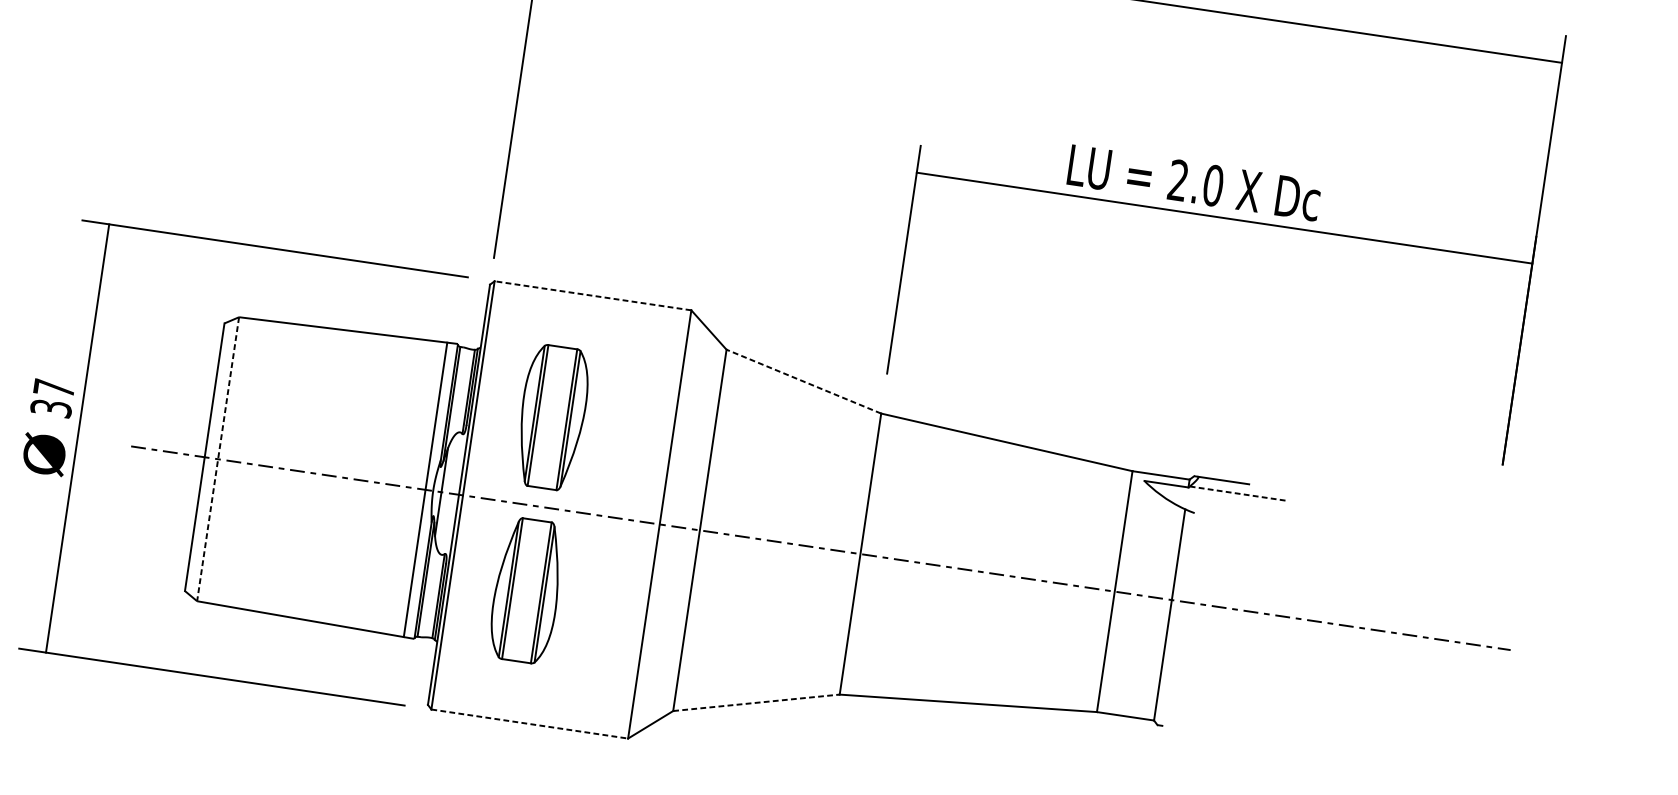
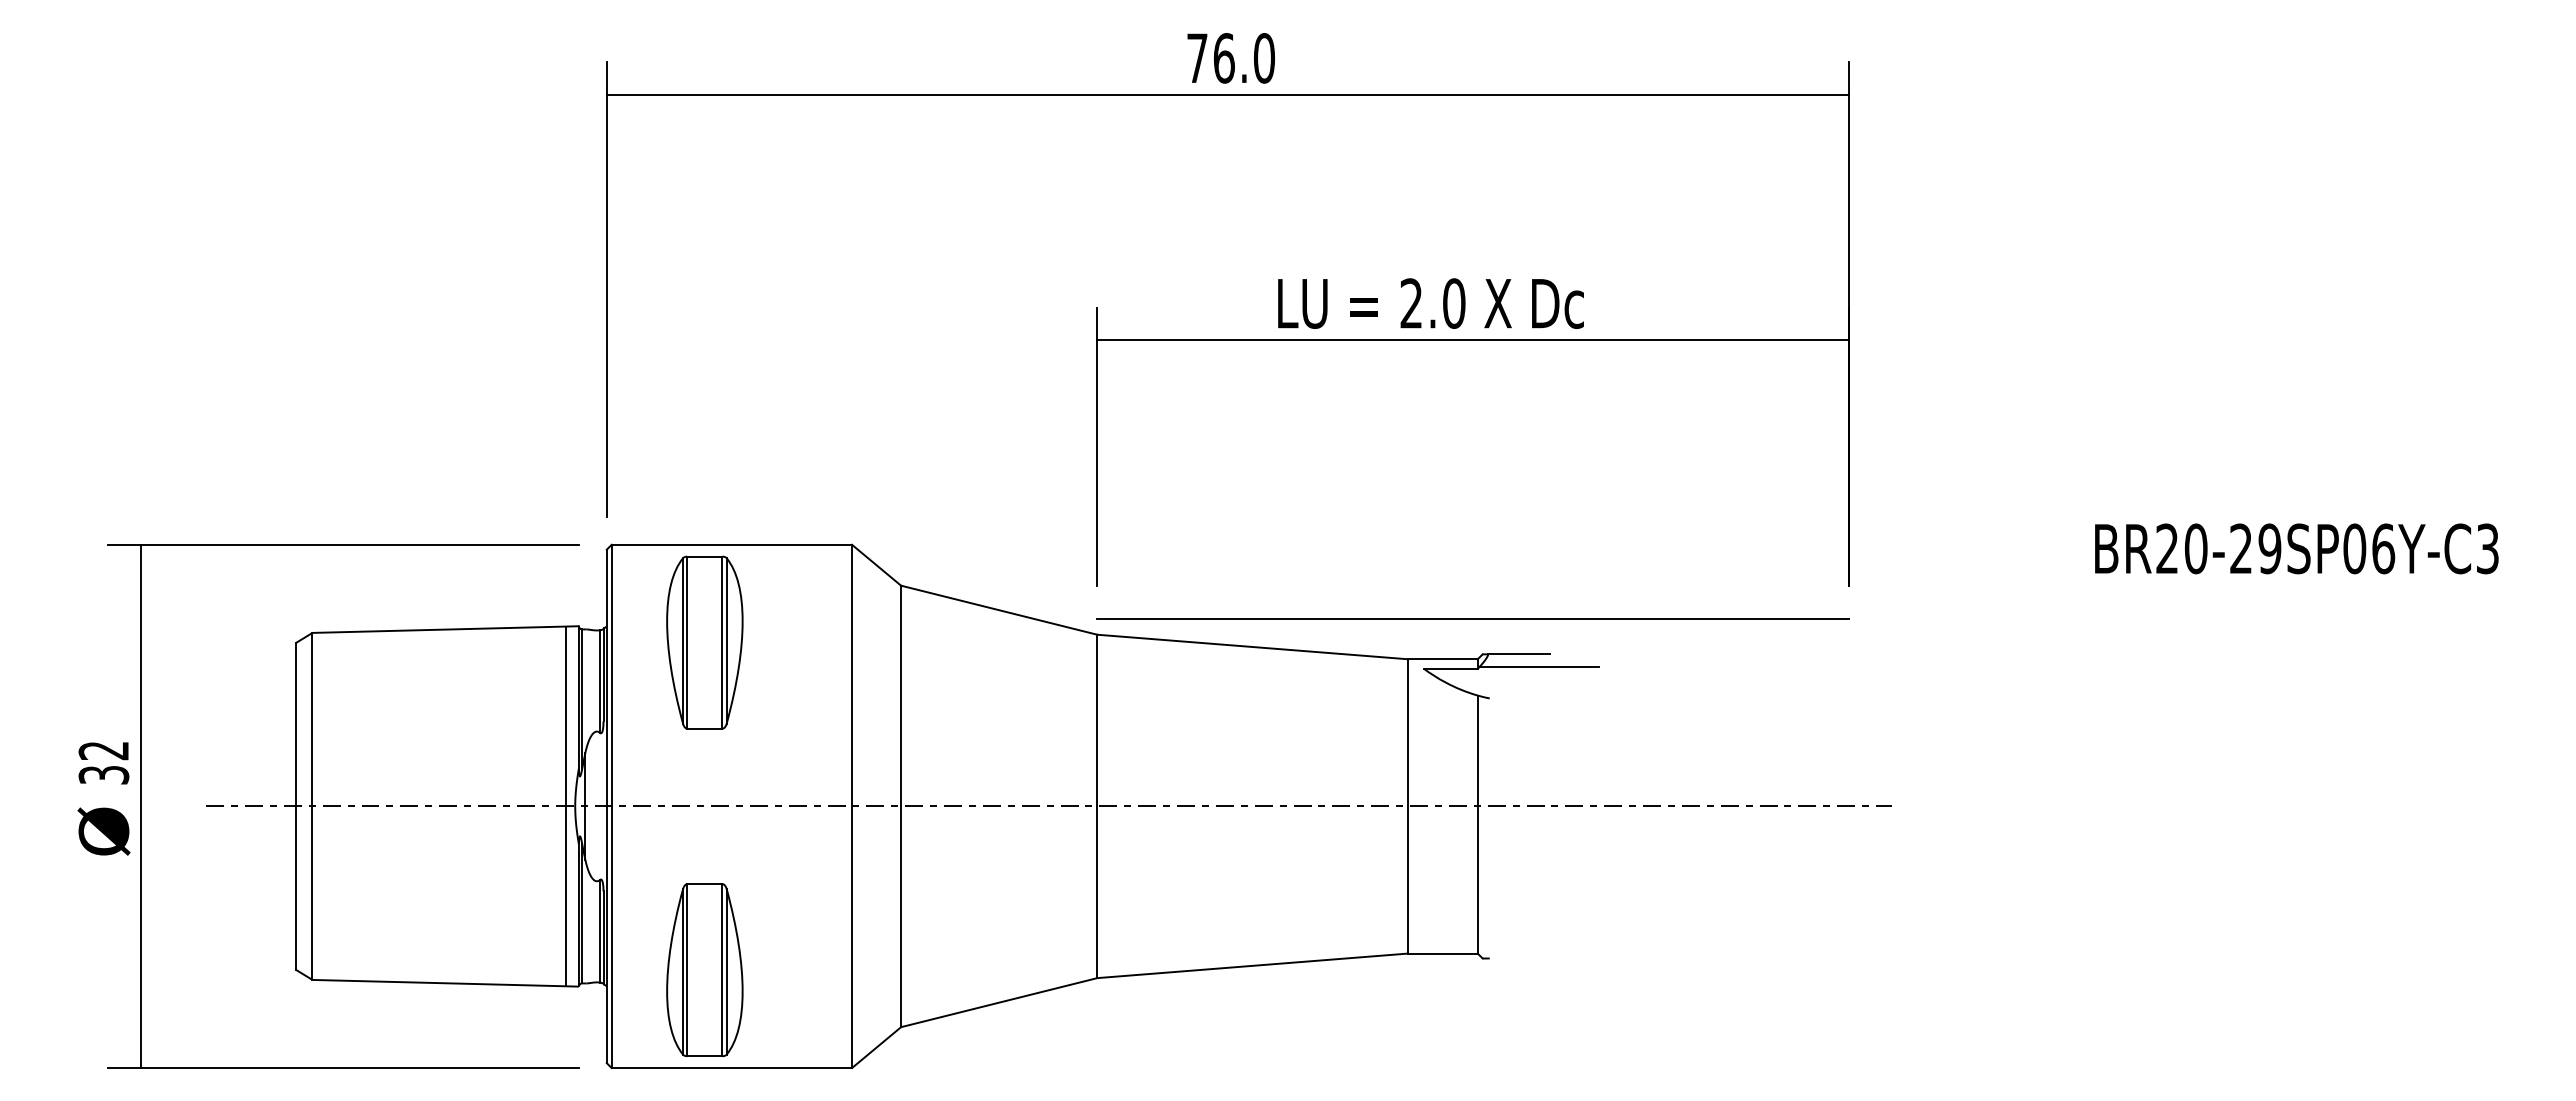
line: (592, 295) -> (731, 544), dashed -> solid
line: (803, 381) -> (998, 610), dashed -> solid
text: (53, 388) -> (103, 750), 37 -> 32
part: (552, 417) -> (704, 642), moved
line: (1191, 445) -> (1473, 618), added
line: (218, 459) -> (312, 806), dashed -> solid
line: (1239, 493) -> (1539, 667), dashed -> solid
part: (526, 590) -> (704, 970), moved
line: (756, 702) -> (999, 1002), dashed -> solid
line: (530, 724) -> (732, 1068), dashed -> solid

